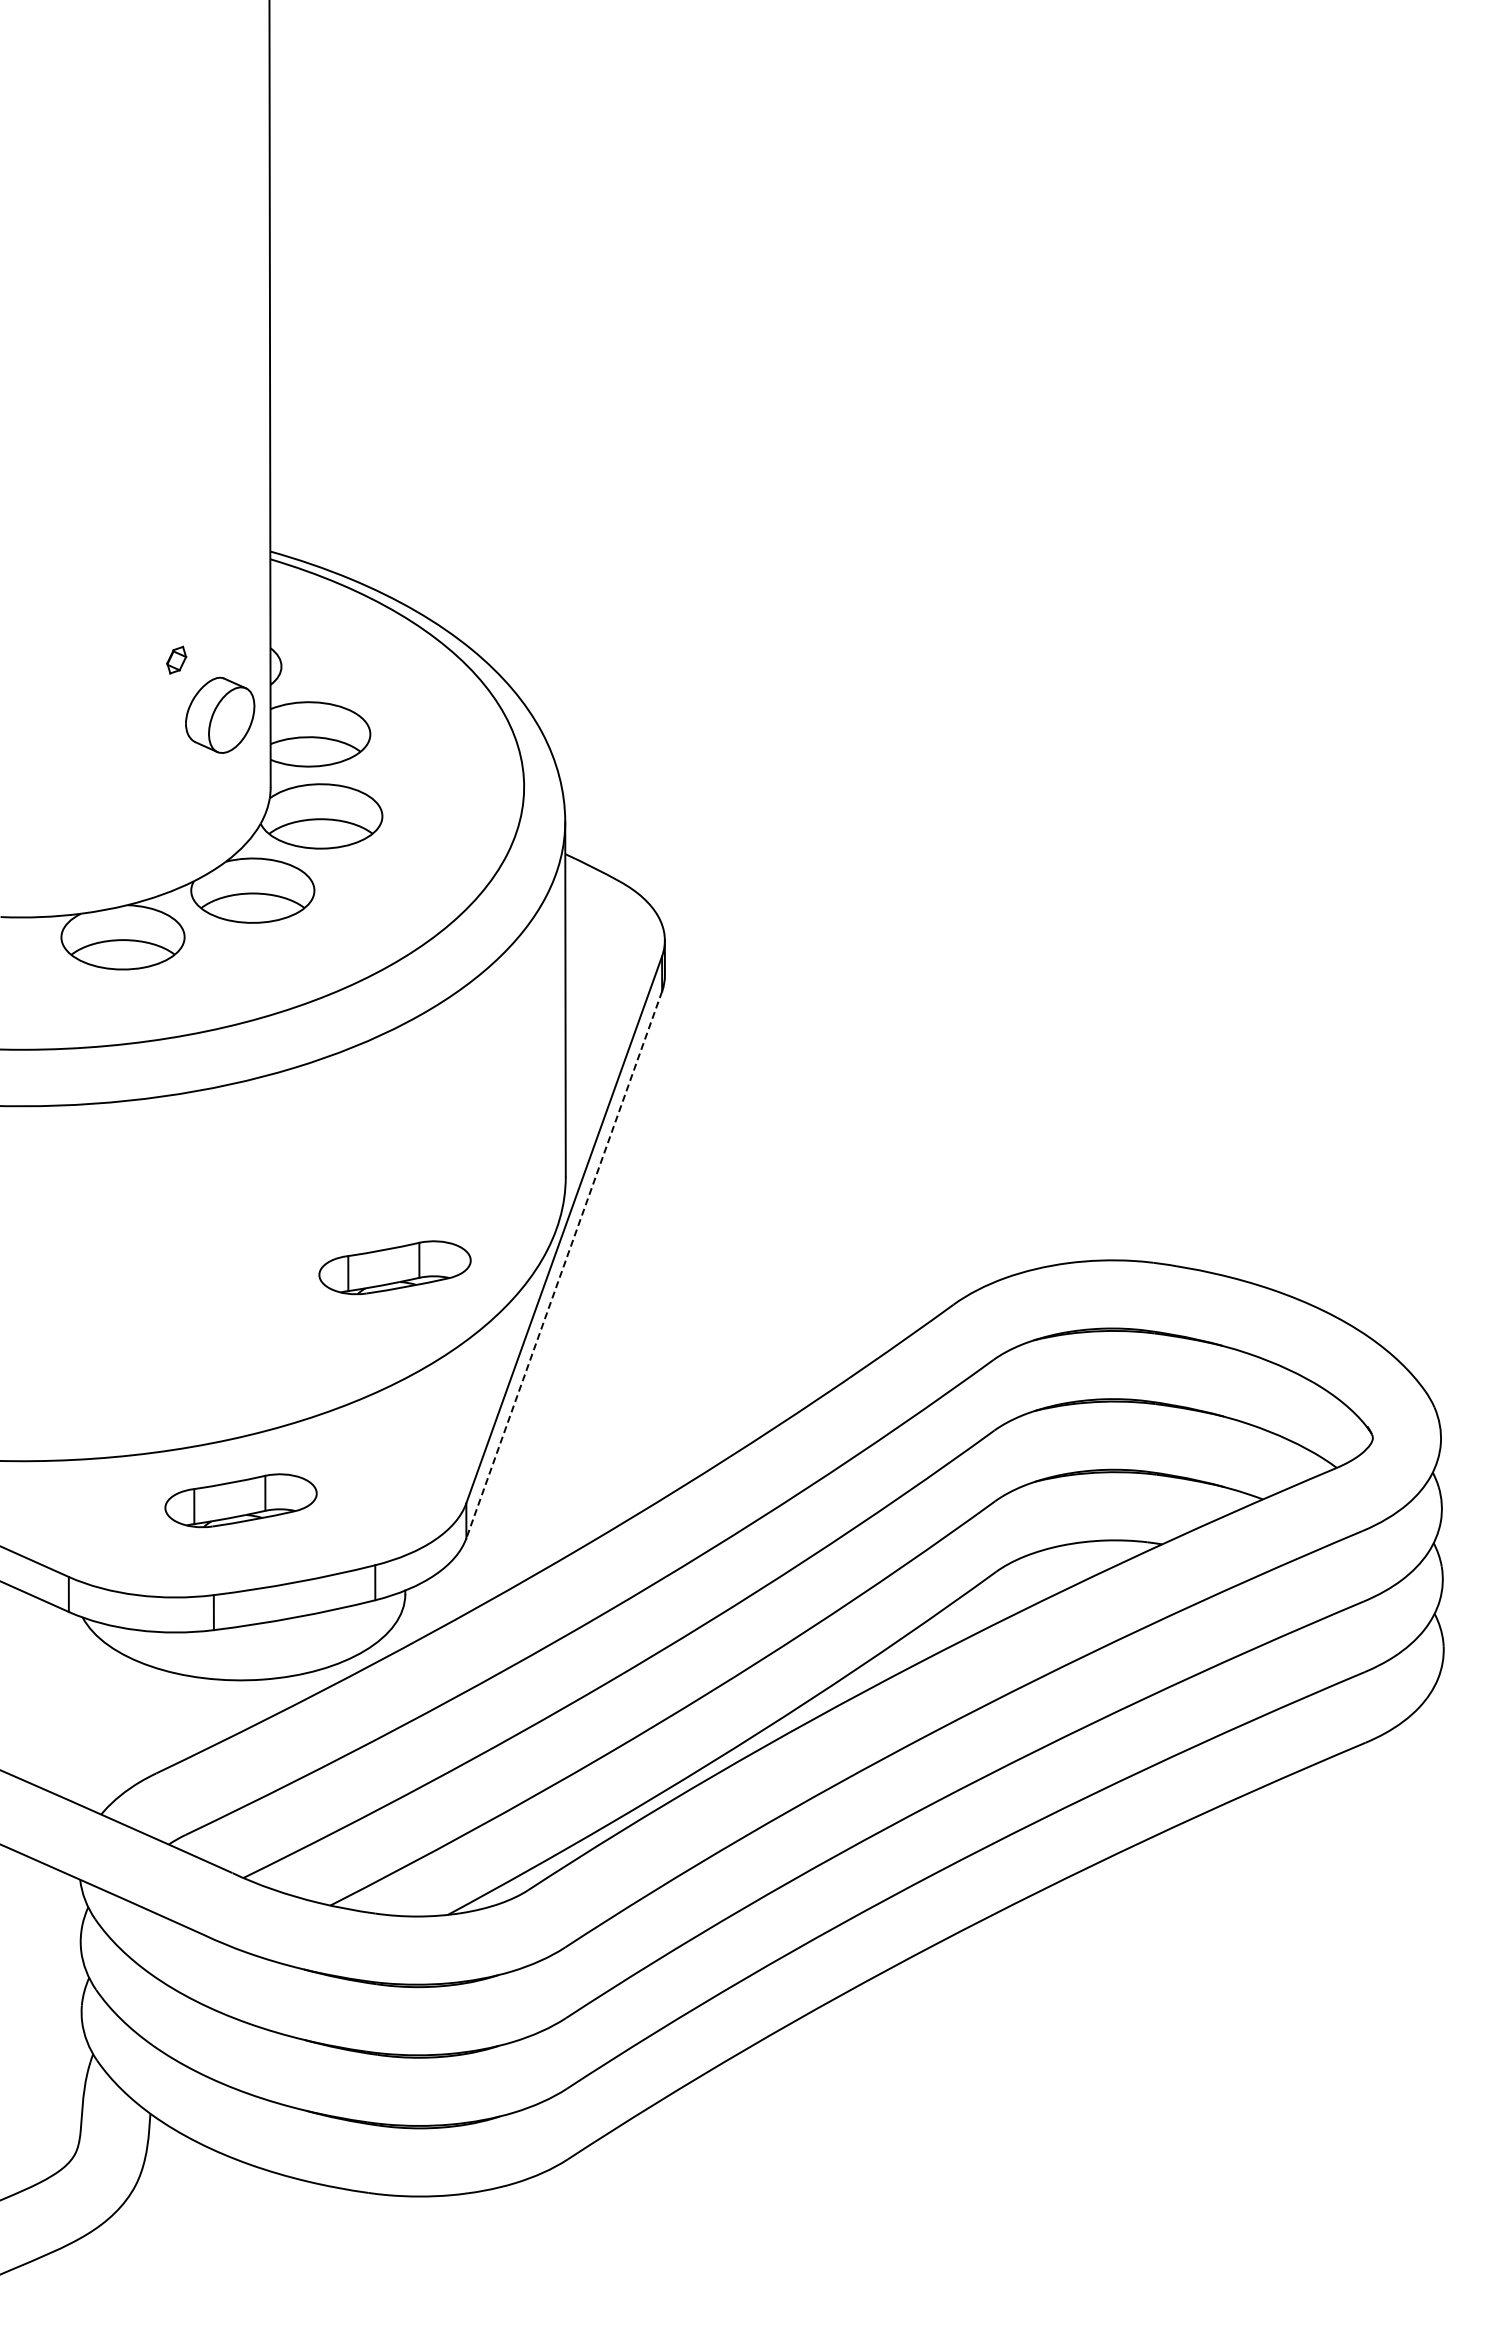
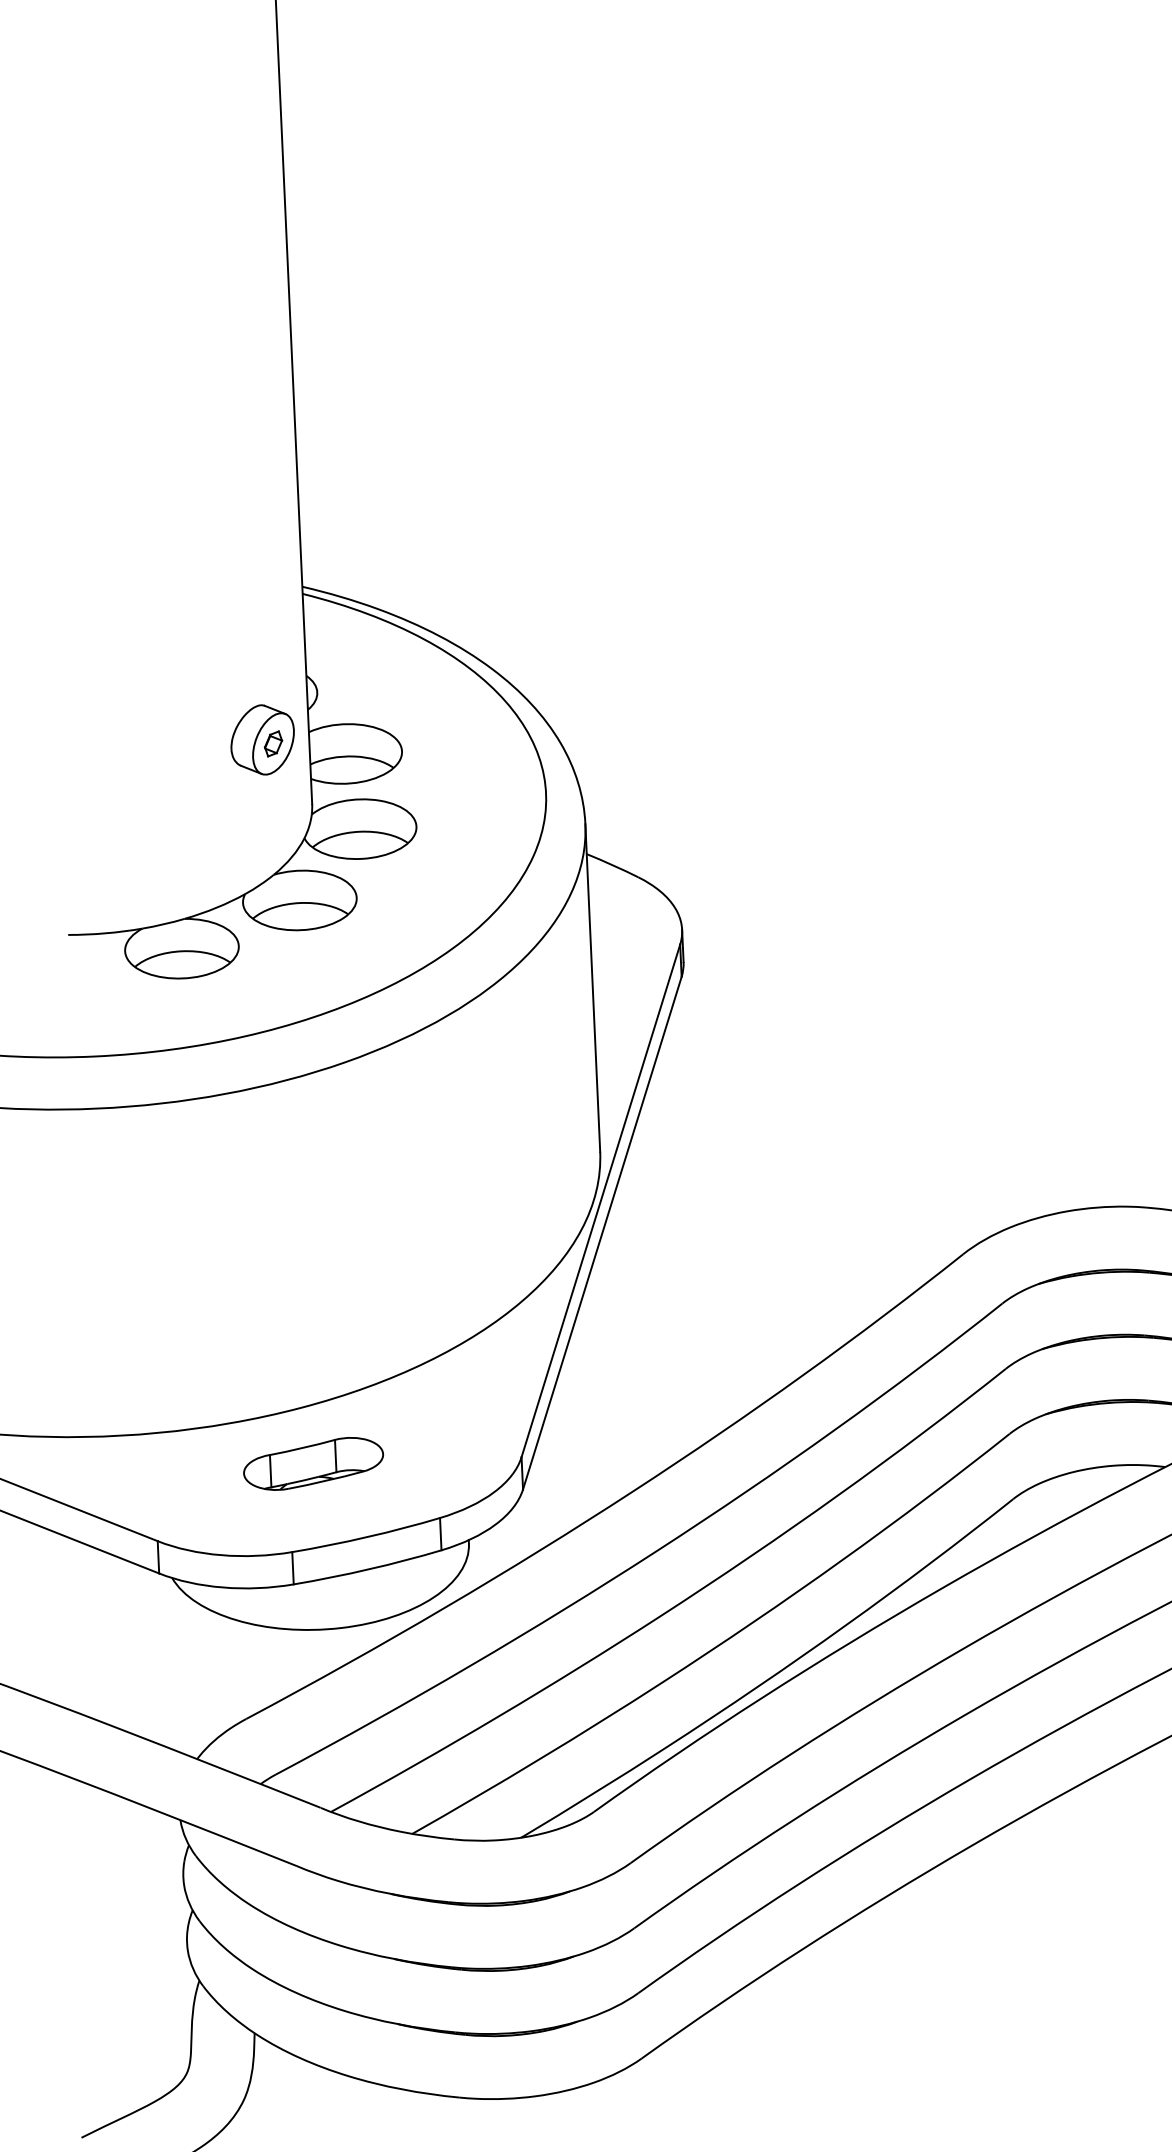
part: (176, 659) -> (273, 743), moved
line: (564, 1265) -> (602, 1233), dashed -> solid
part: (394, 1267) -> (445, 1242), removed

